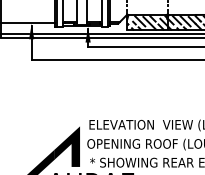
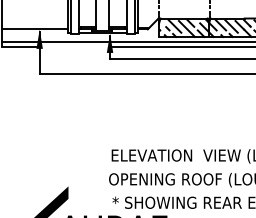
line: (59, 37) -> (74, 46), removed
fill: (67, 146) -> (84, 182), removed

